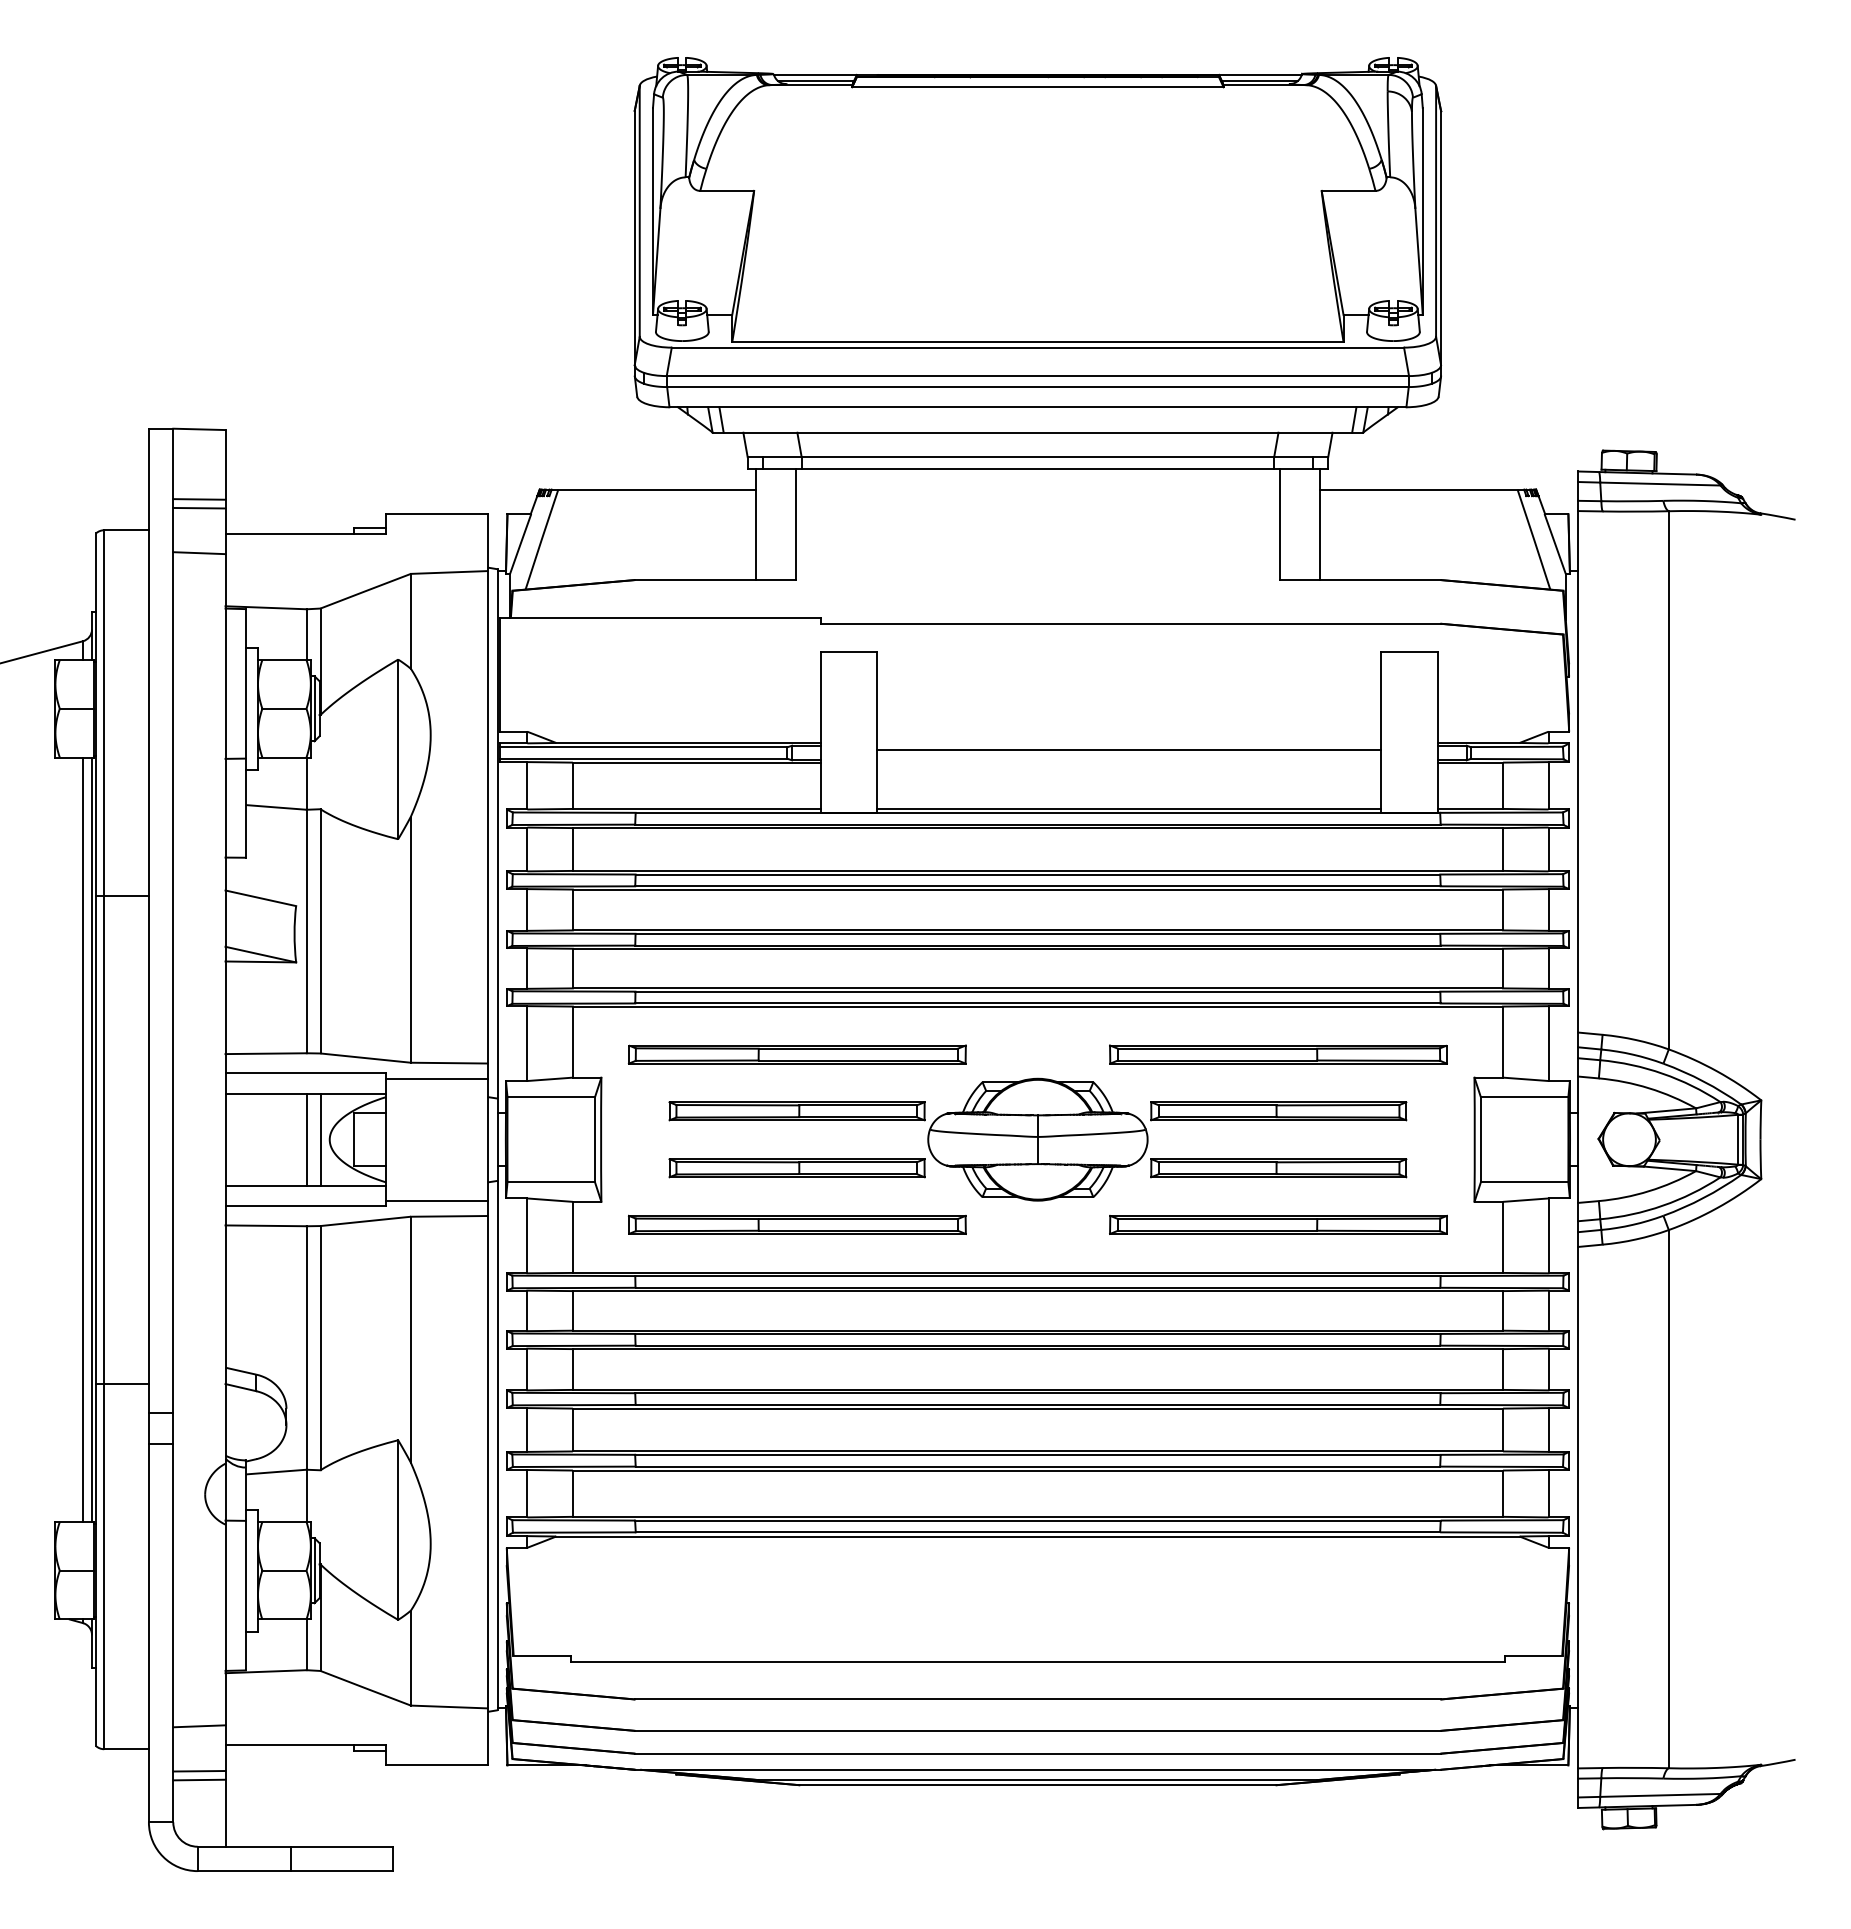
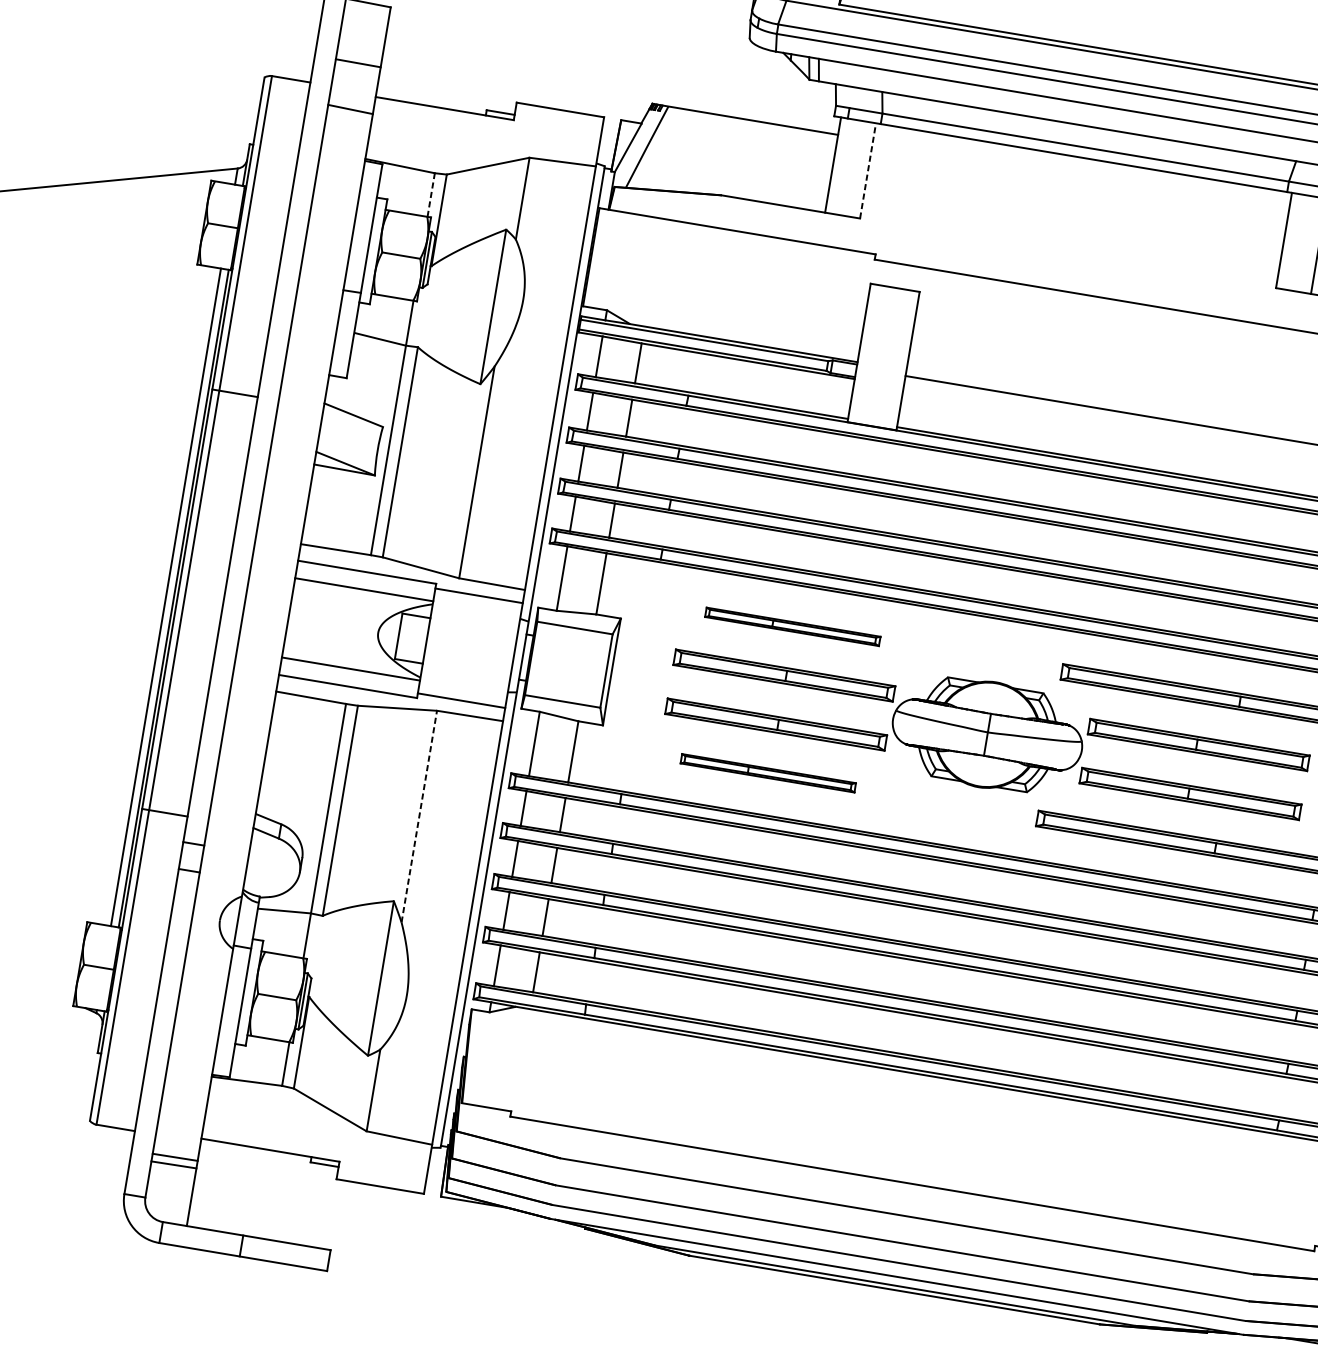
line: (199, 507) -> (357, 70), removed
line: (796, 524) -> (868, 170), solid -> dashed
line: (306, 634) -> (430, 194), solid -> dashed
part: (797, 1054) -> (792, 626), size x0.6
line: (306, 1139) -> (358, 629), removed
line: (320, 1139) -> (370, 631), removed
part: (797, 1224) -> (768, 773), size x0.6
line: (410, 1339) -> (418, 816), solid -> dashed
line: (199, 1726) -> (181, 1118), removed

